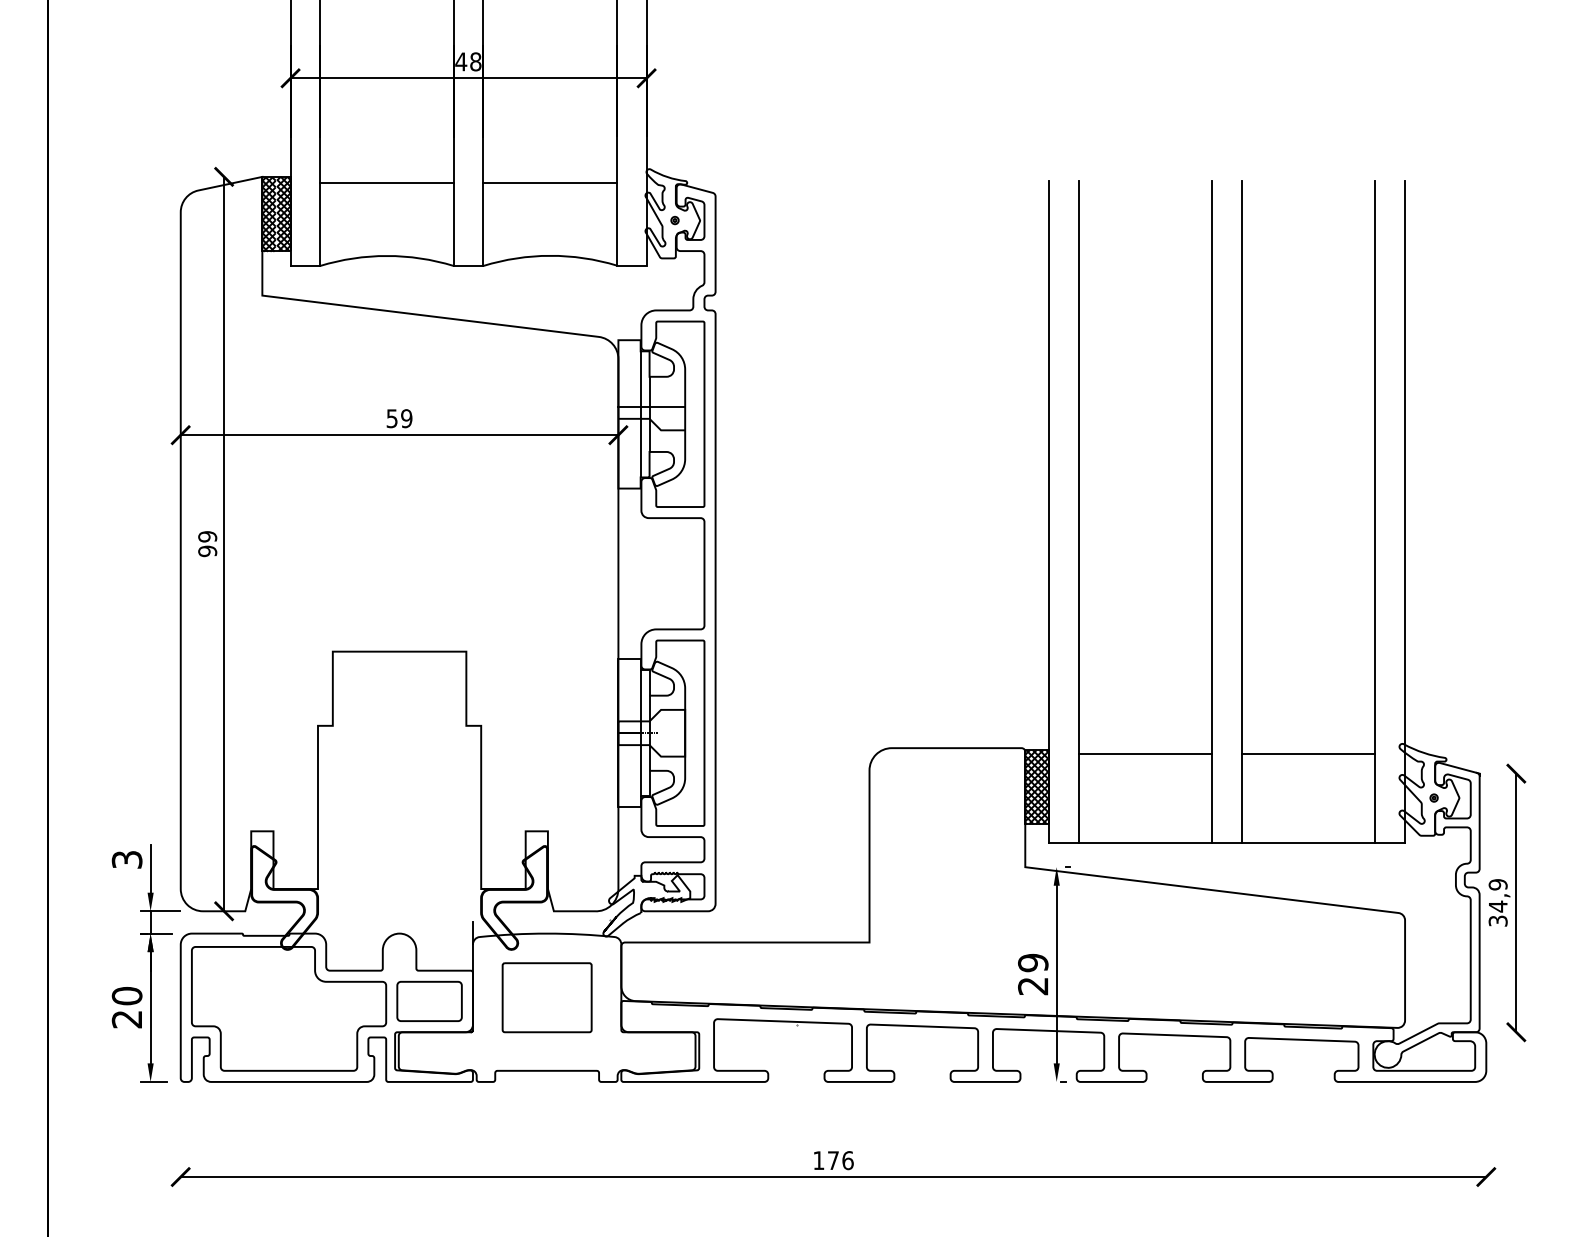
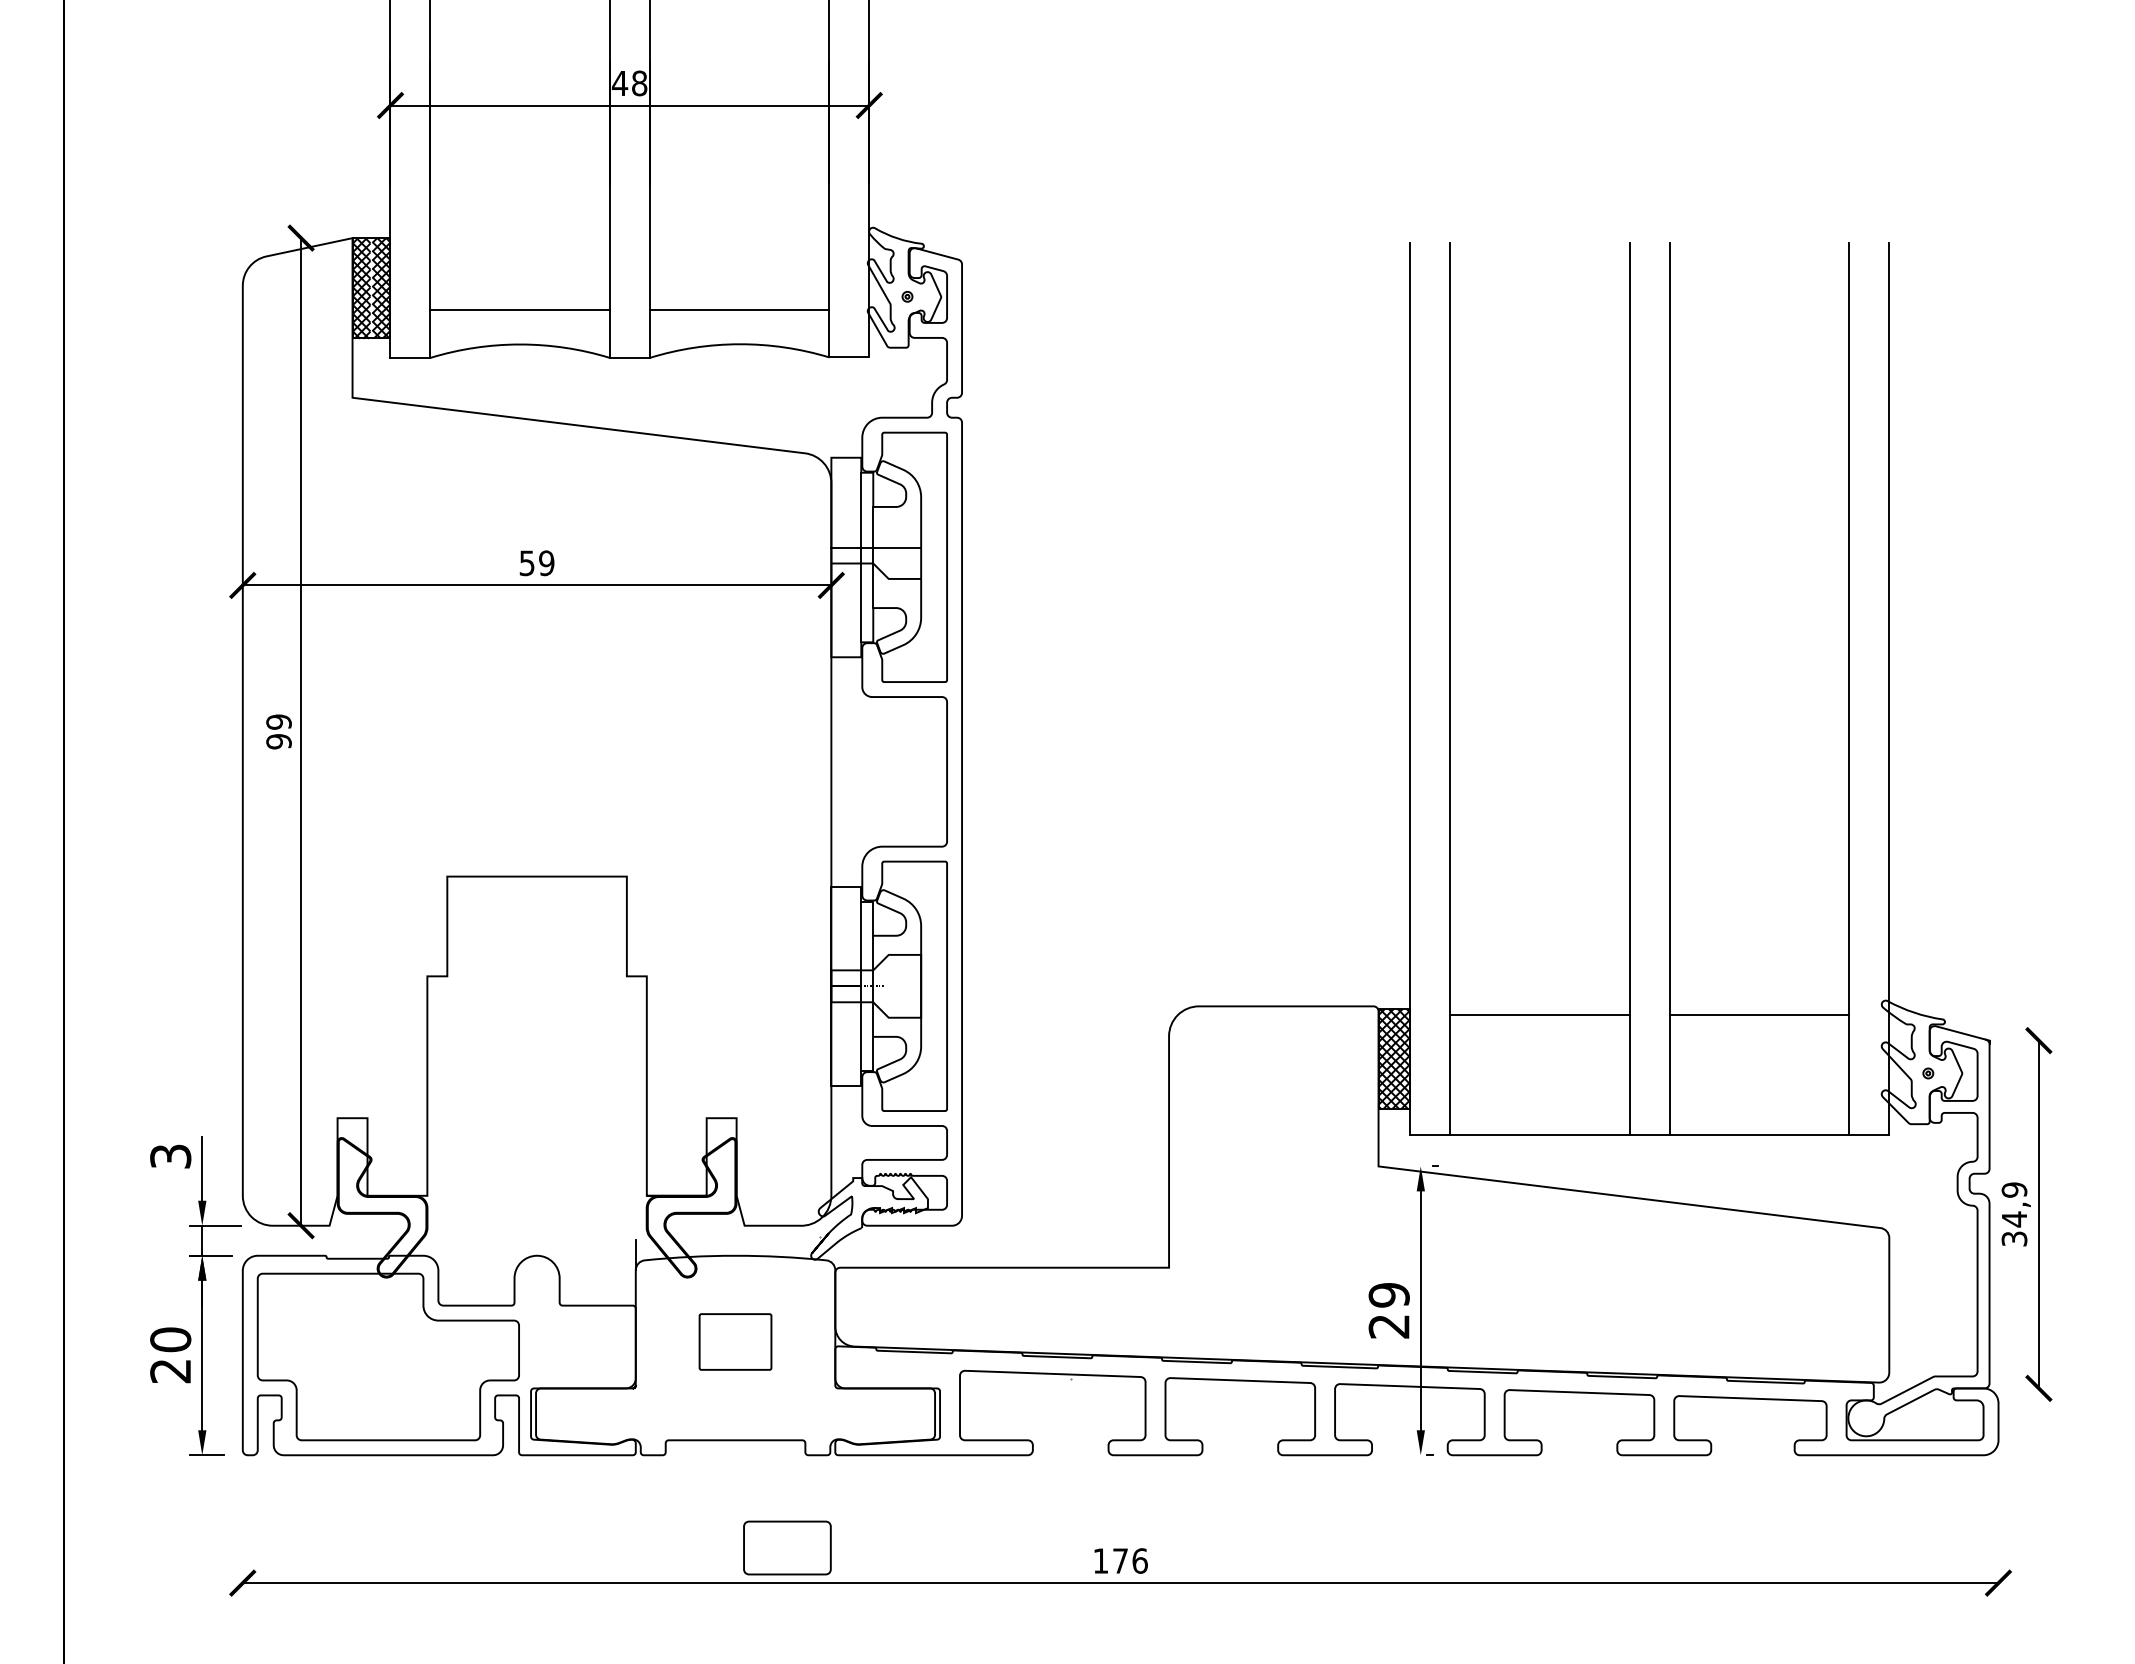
line: (386, 183) -> (519, 309), moved
line: (550, 183) -> (739, 309), moved
part: (547, 997) -> (735, 1341), size x0.6
part: (429, 1001) -> (787, 1547), moved

